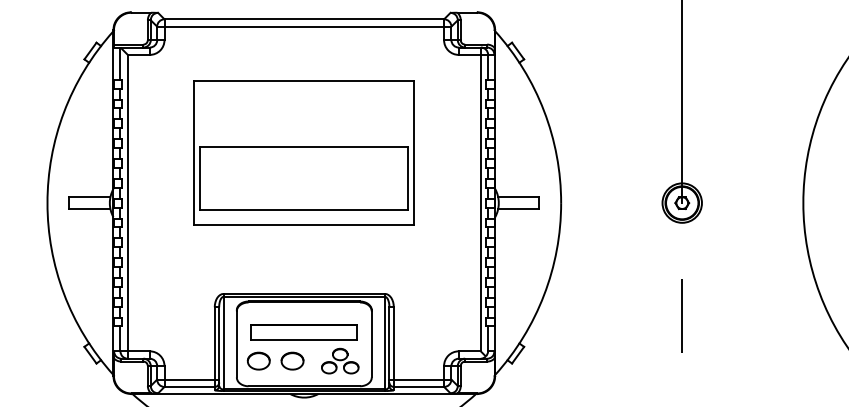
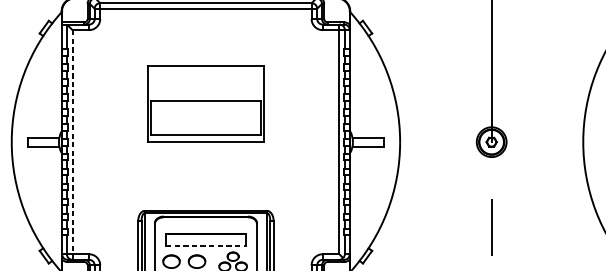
part: (303, 152) -> (205, 103), size x0.7
line: (127, 203) -> (72, 142), solid -> dashed
line: (304, 340) -> (206, 246), solid -> dashed

